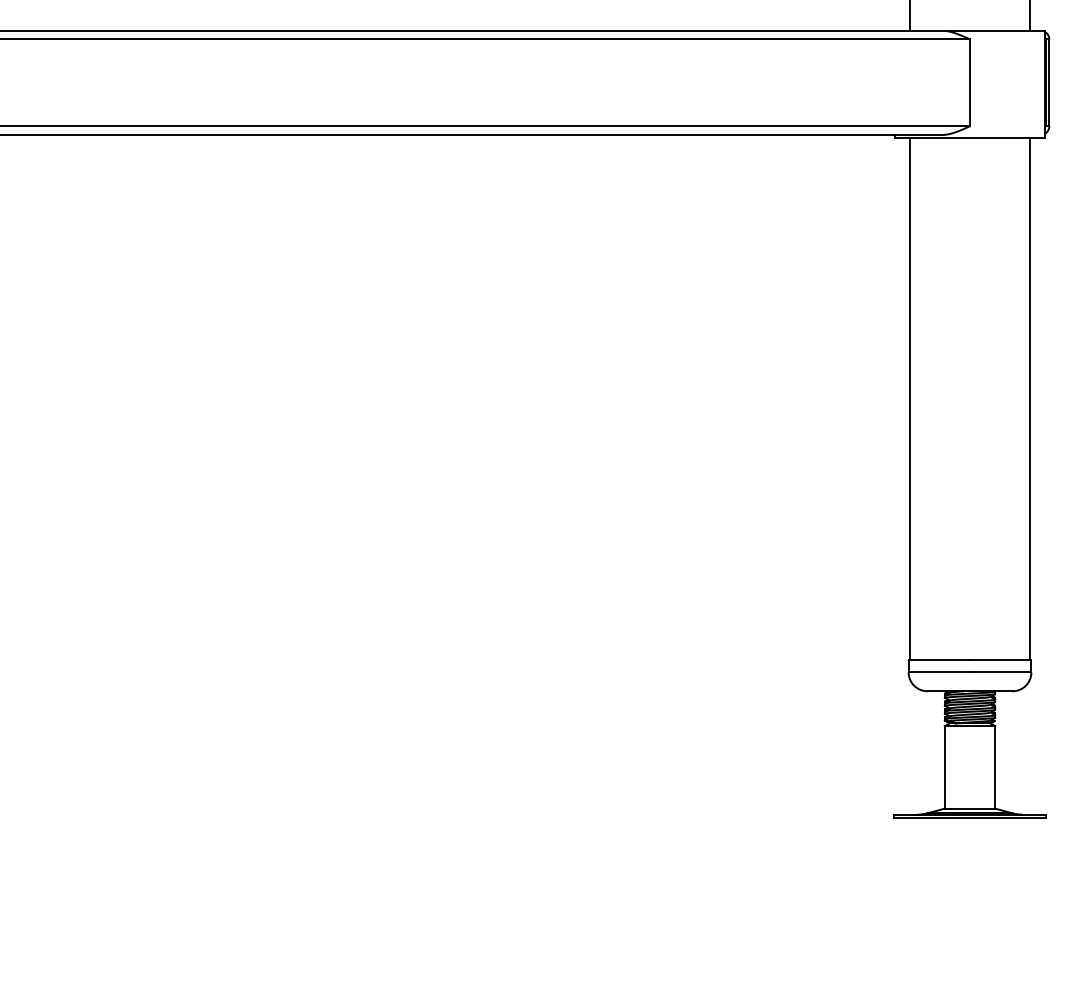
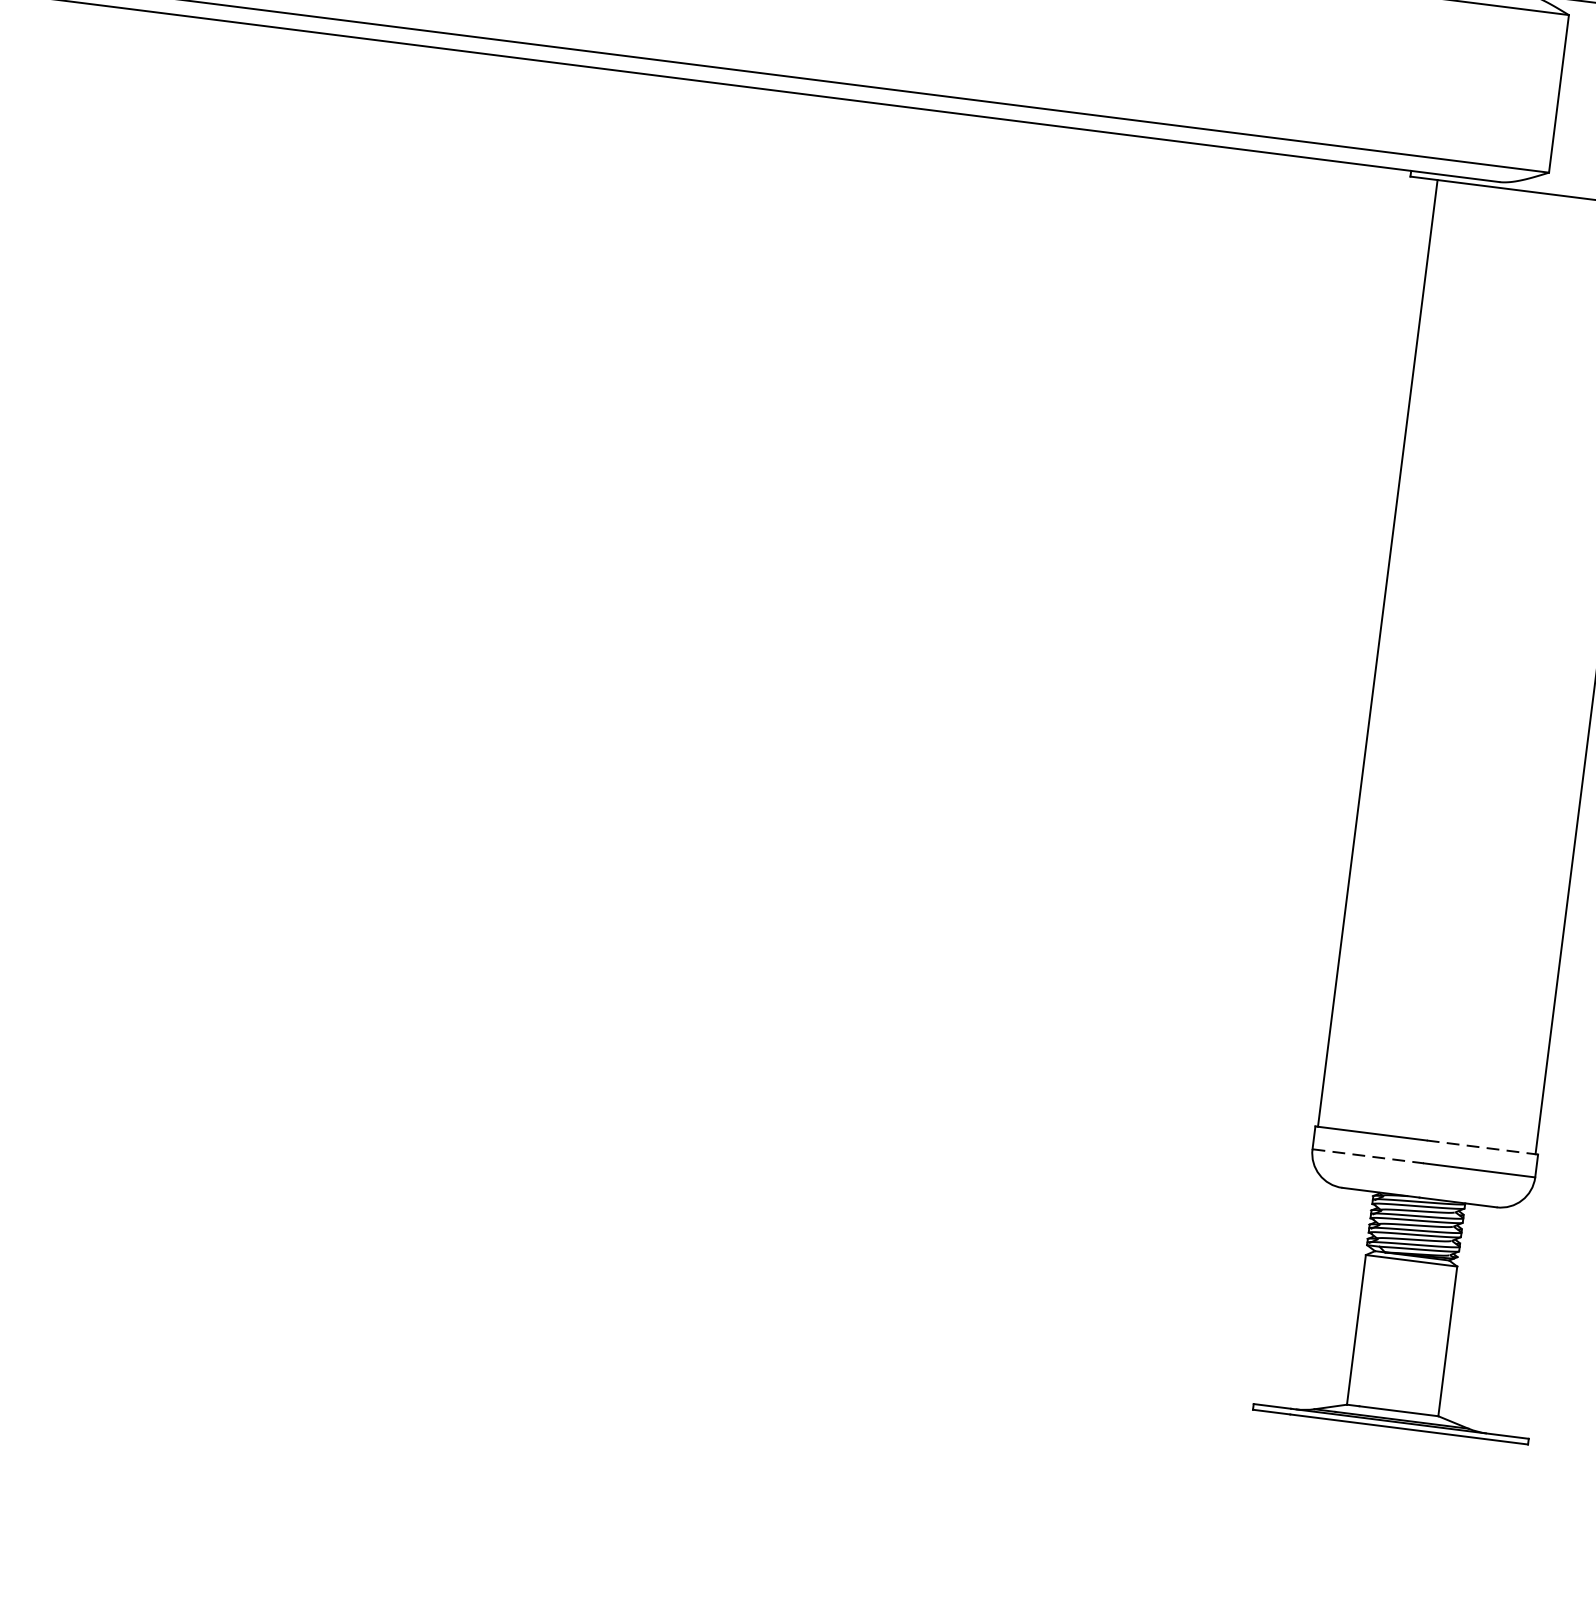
line: (1000, 659) -> (1482, 1146), solid -> dashed
line: (939, 672) -> (1368, 1156), solid -> dashed

